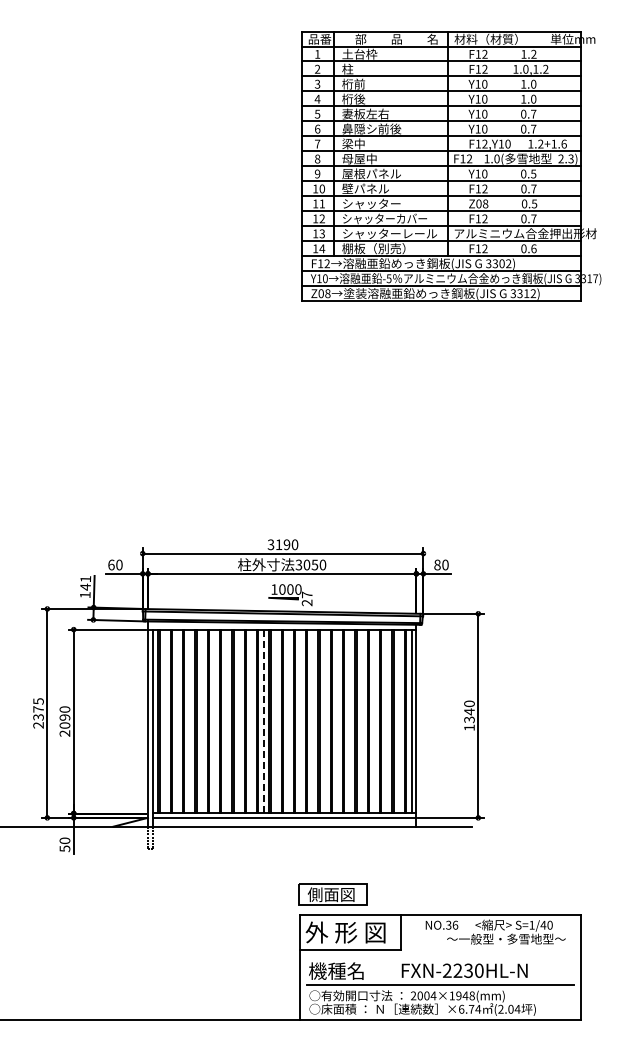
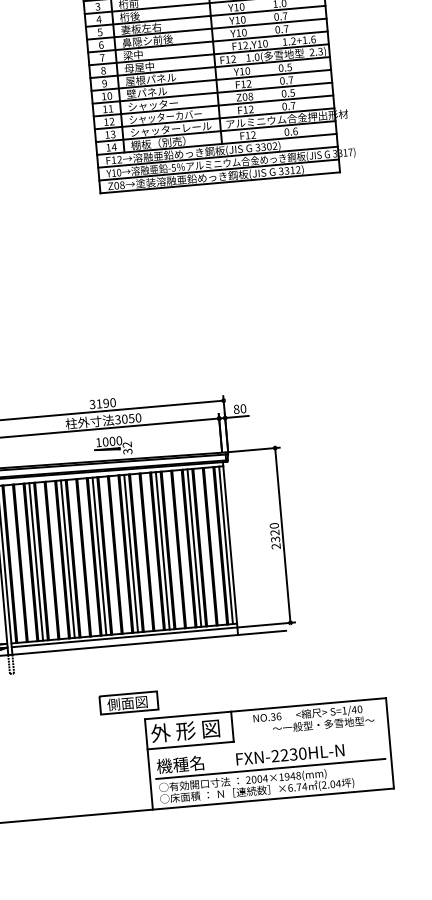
text: (306, 598) -> (126, 447), 27 -> 32
text: (469, 719) -> (275, 539), 1340 -> 2320
line: (189, 721) -> (35, 561), added
line: (226, 721) -> (67, 559), added
line: (263, 721) -> (99, 556), dashed -> solid
line: (300, 721) -> (131, 553), added
line: (337, 721) -> (162, 550), added
line: (374, 721) -> (194, 548), added
part: (332, 894) -> (128, 703), moved

